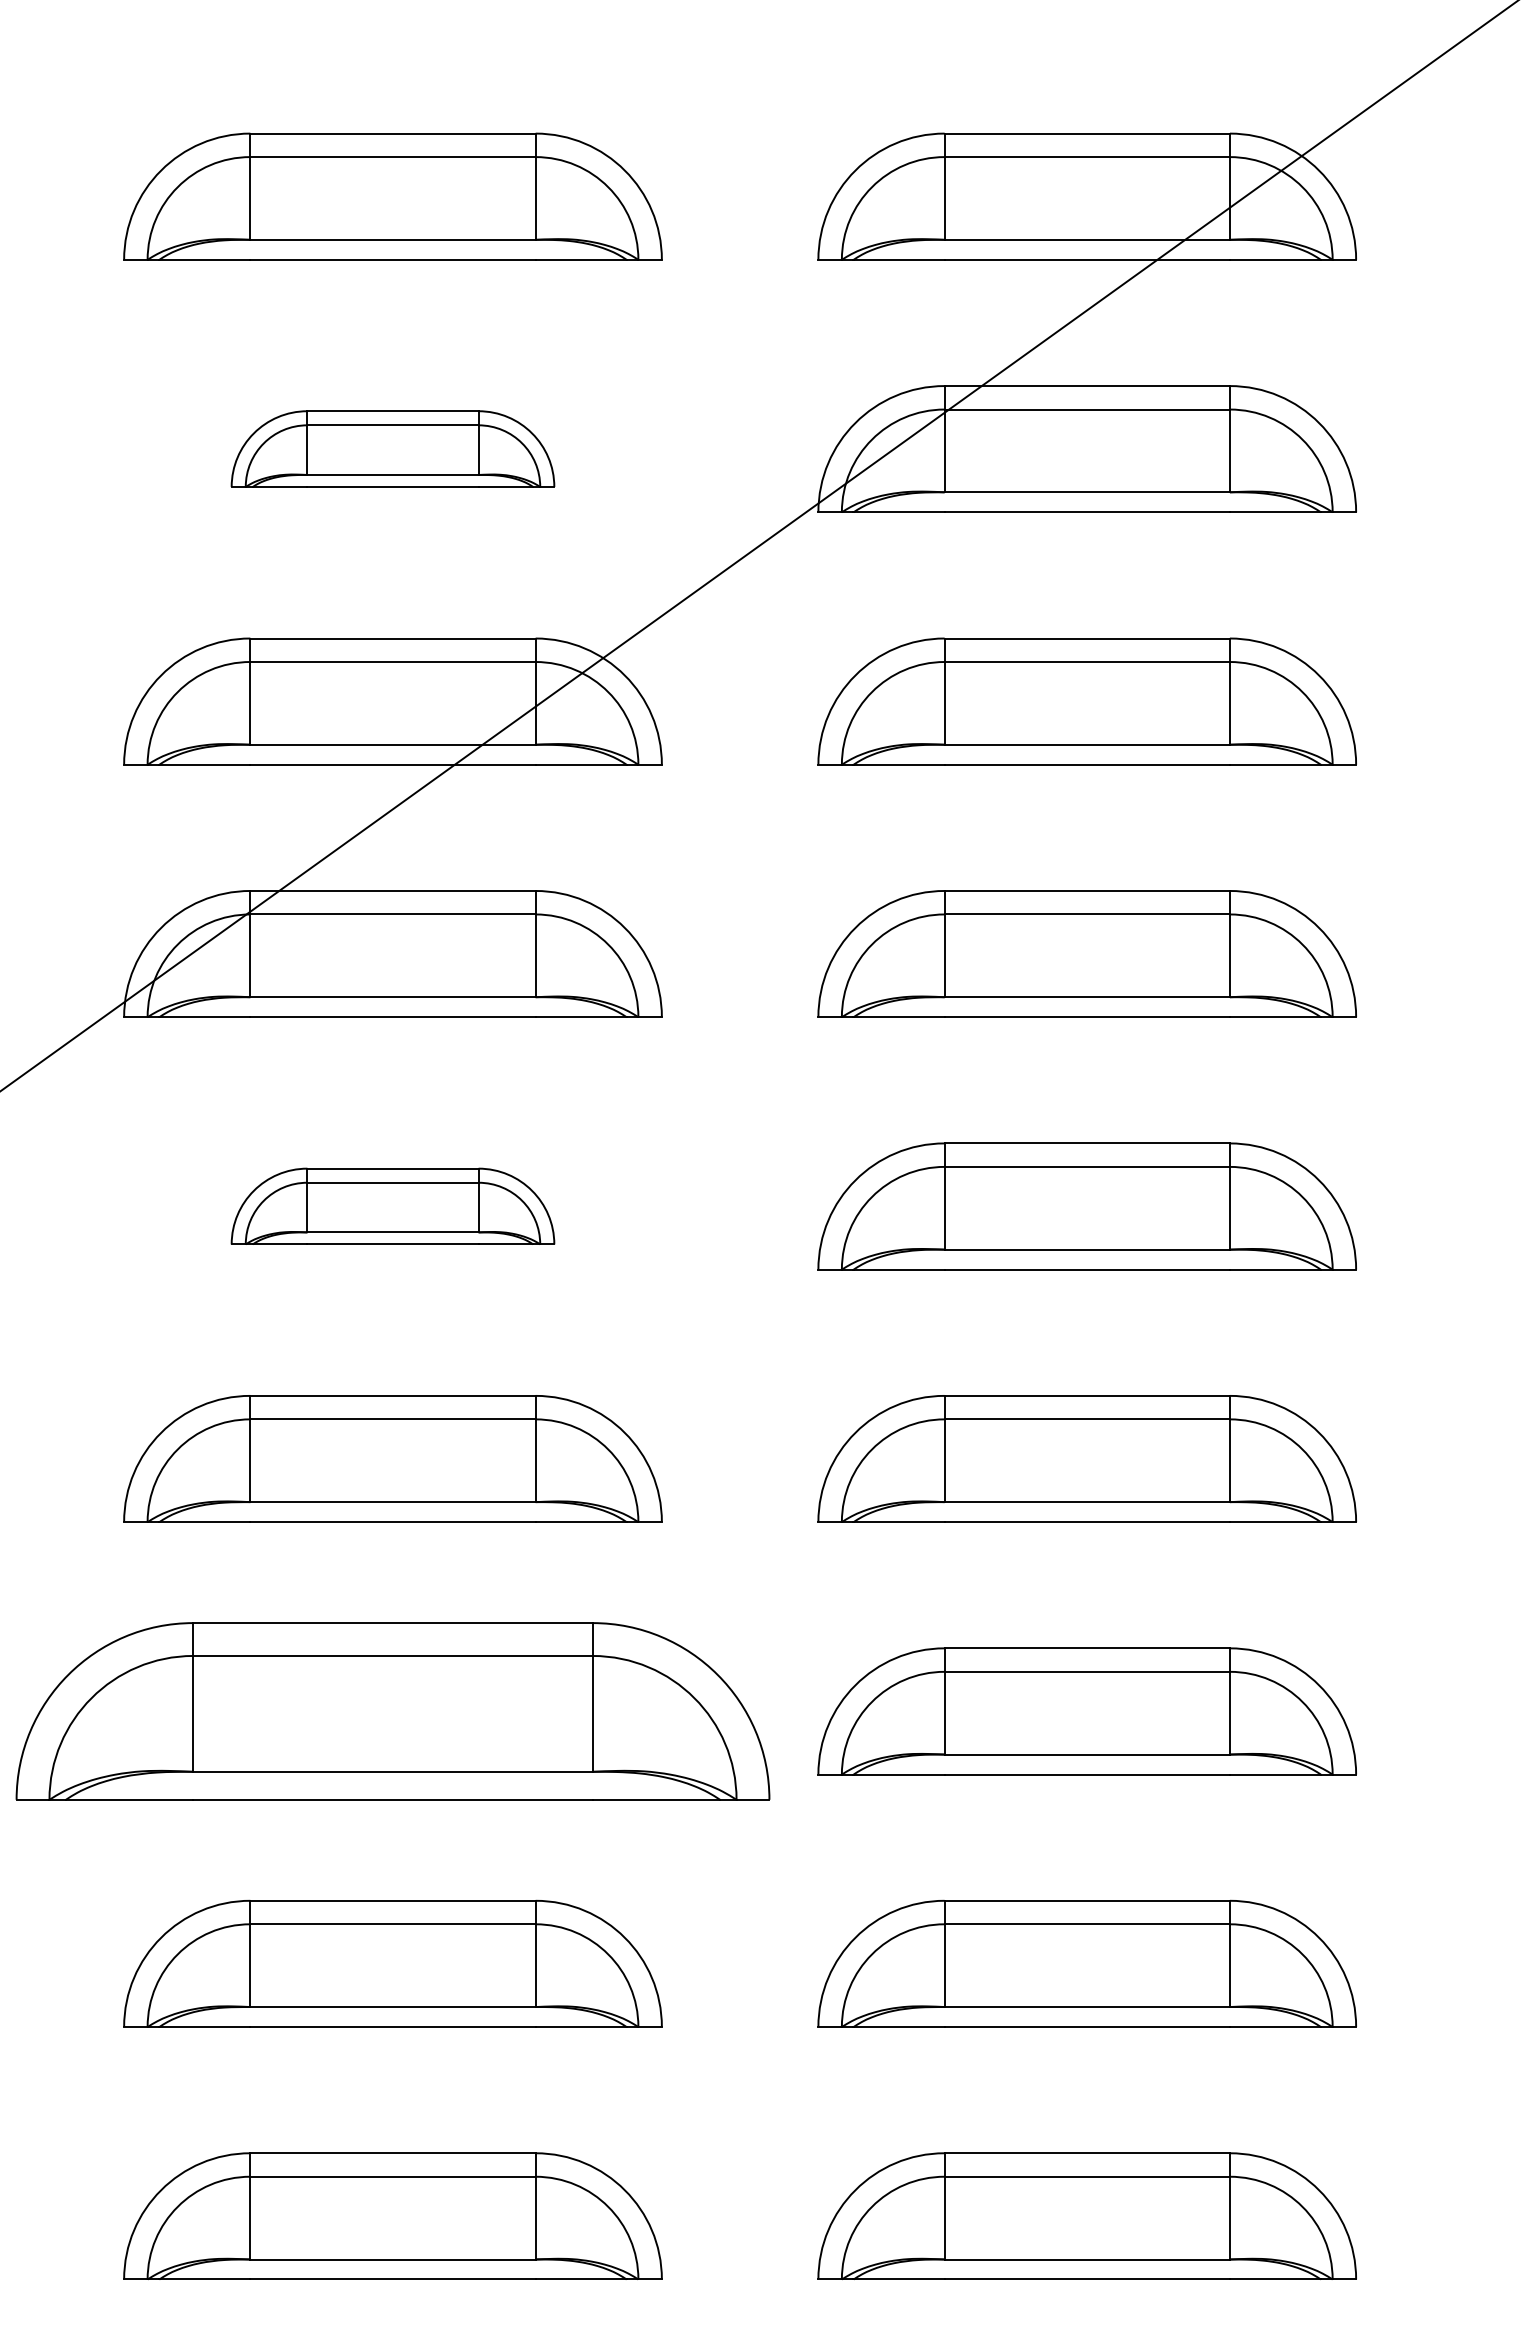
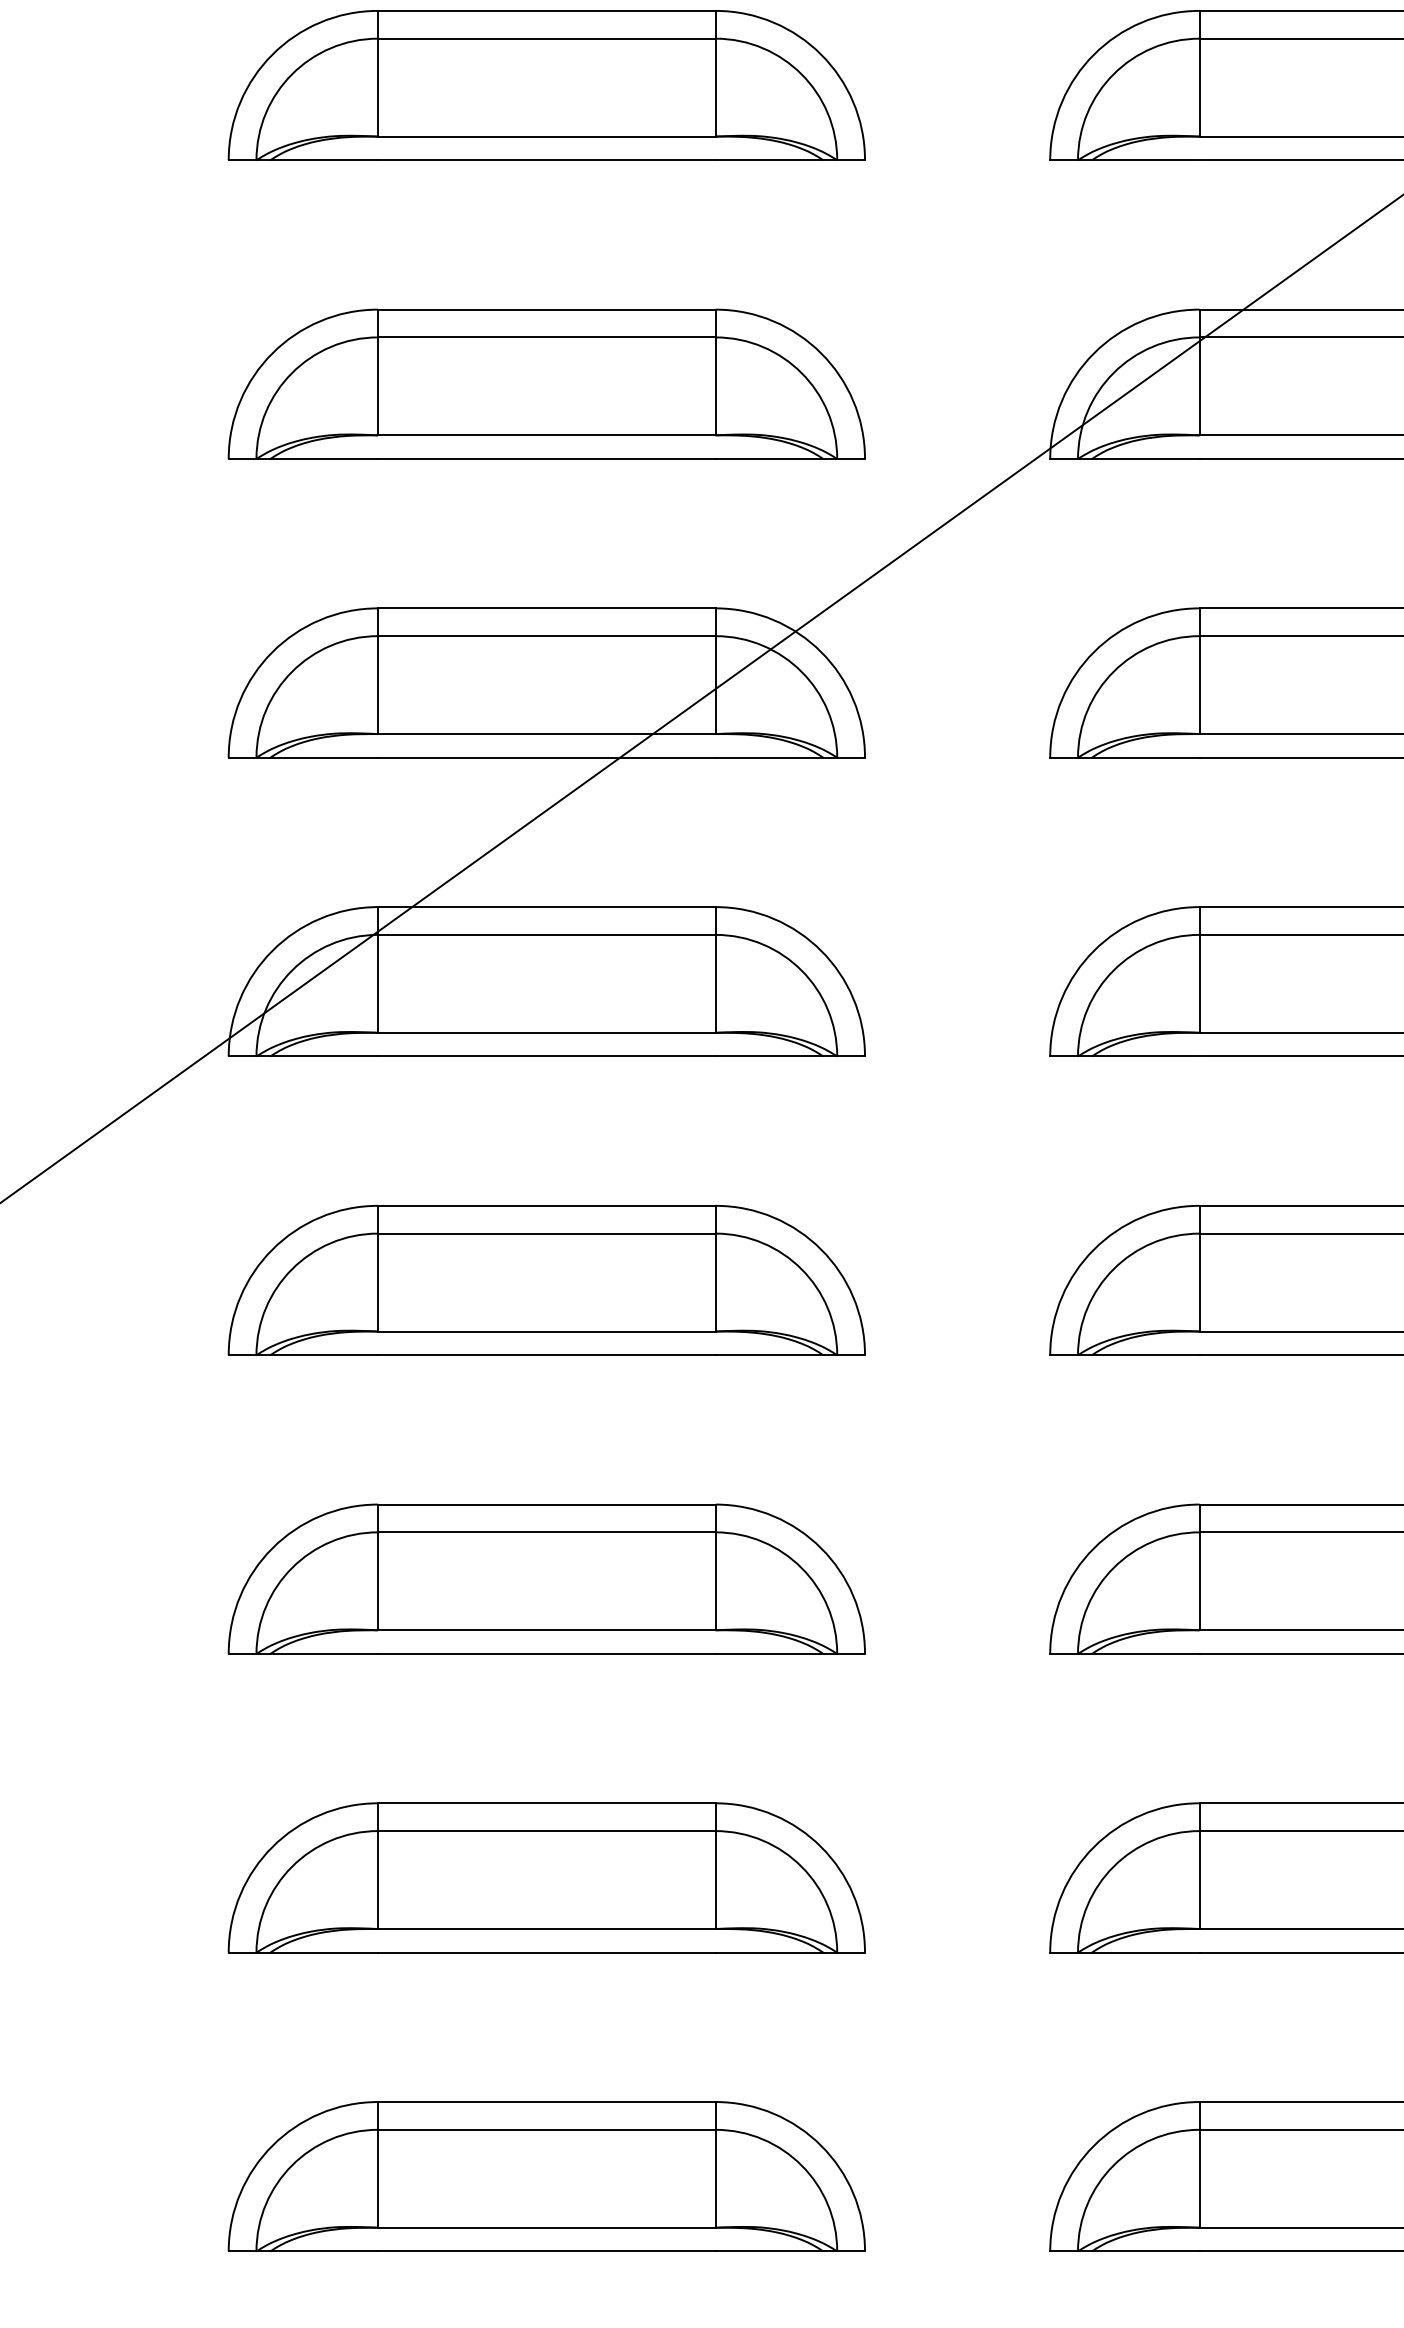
part: (392, 448) -> (546, 383), size x1.67
part: (392, 1206) -> (546, 1280), size x1.67
part: (392, 1711) -> (546, 1878), size x0.71

